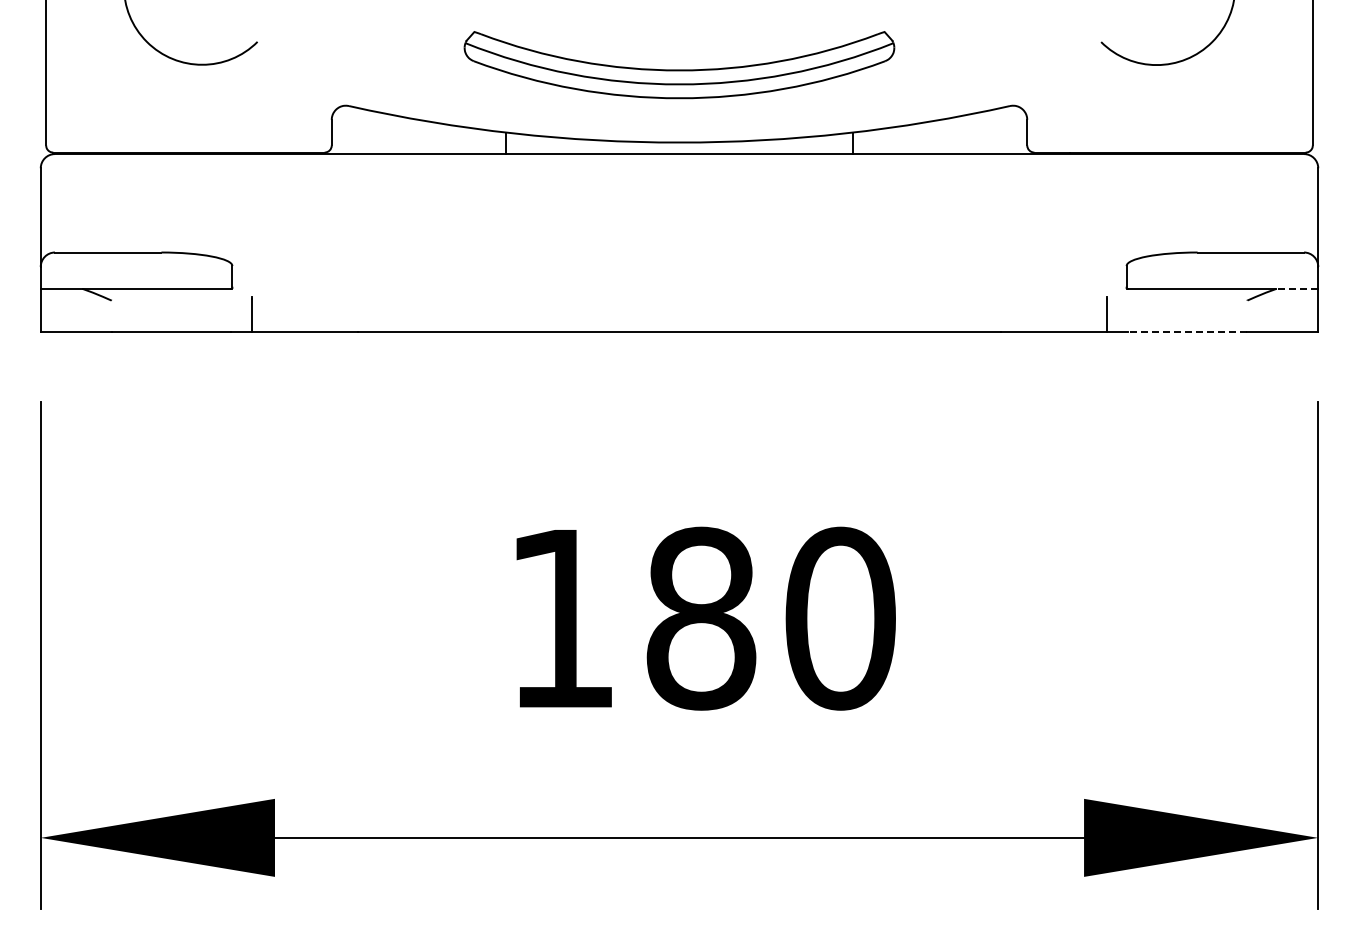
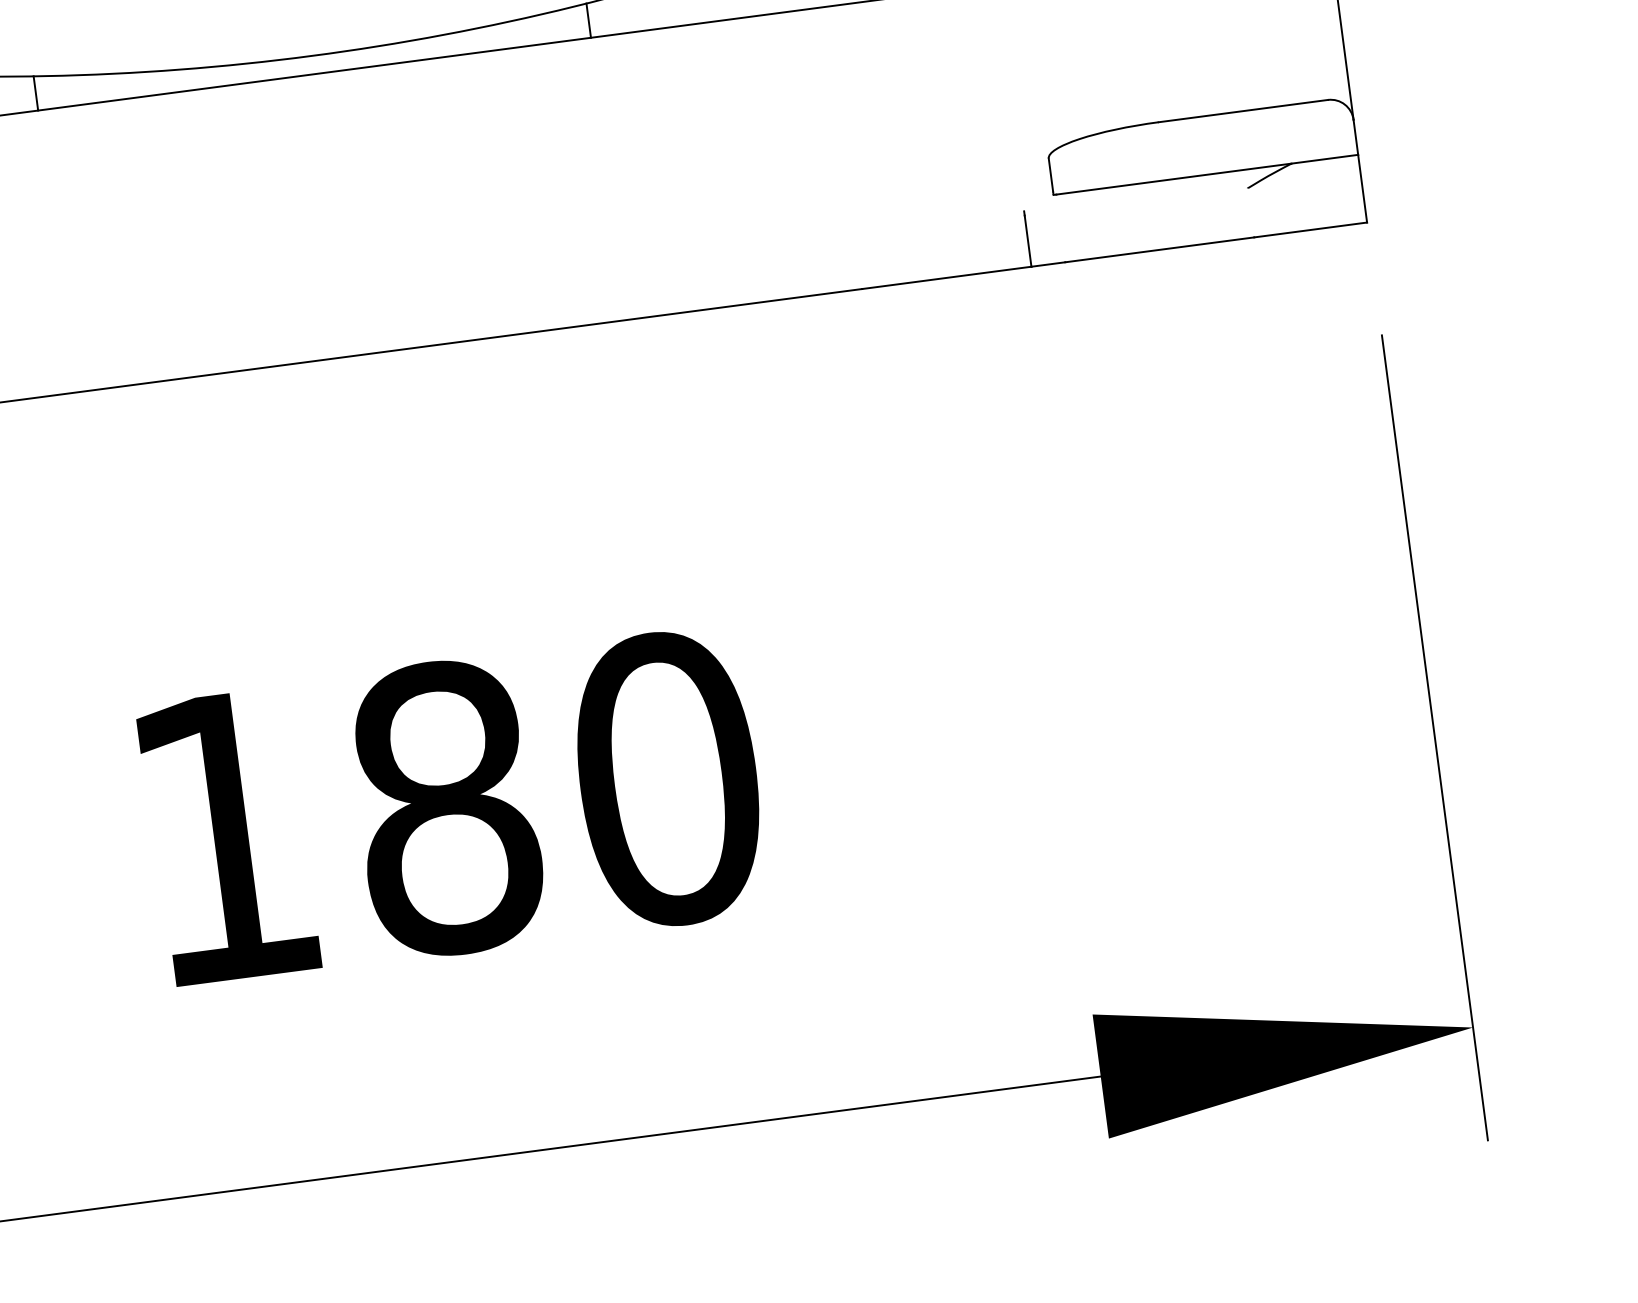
line: (1297, 288) -> (1325, 158), dashed -> solid
line: (1187, 331) -> (1159, 249), dashed -> solid

